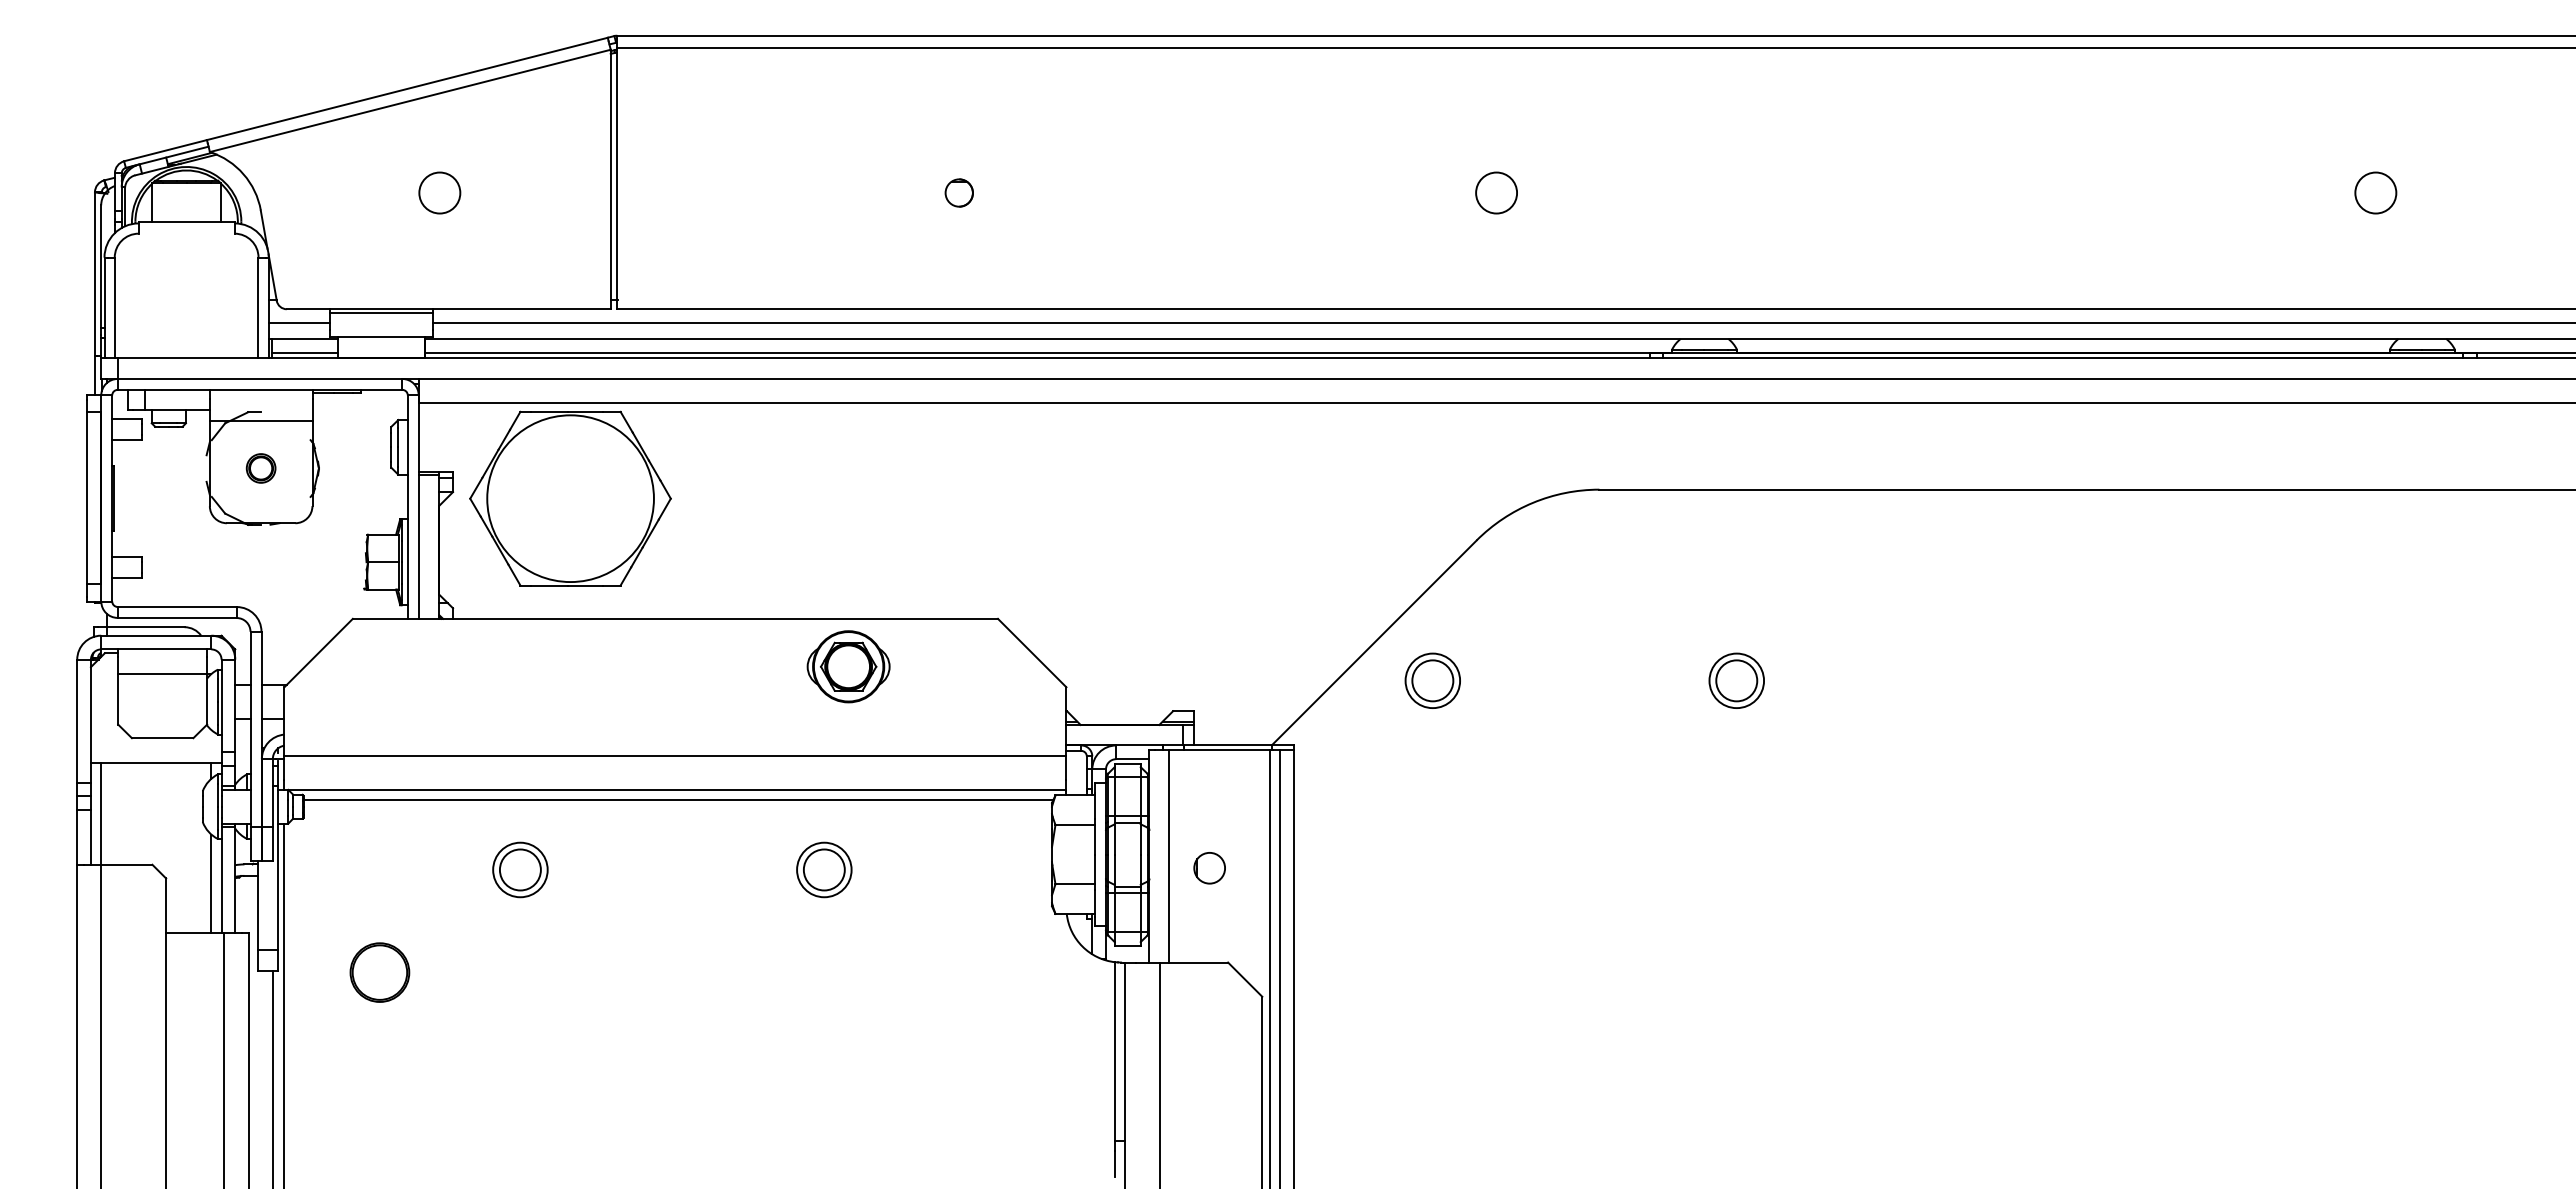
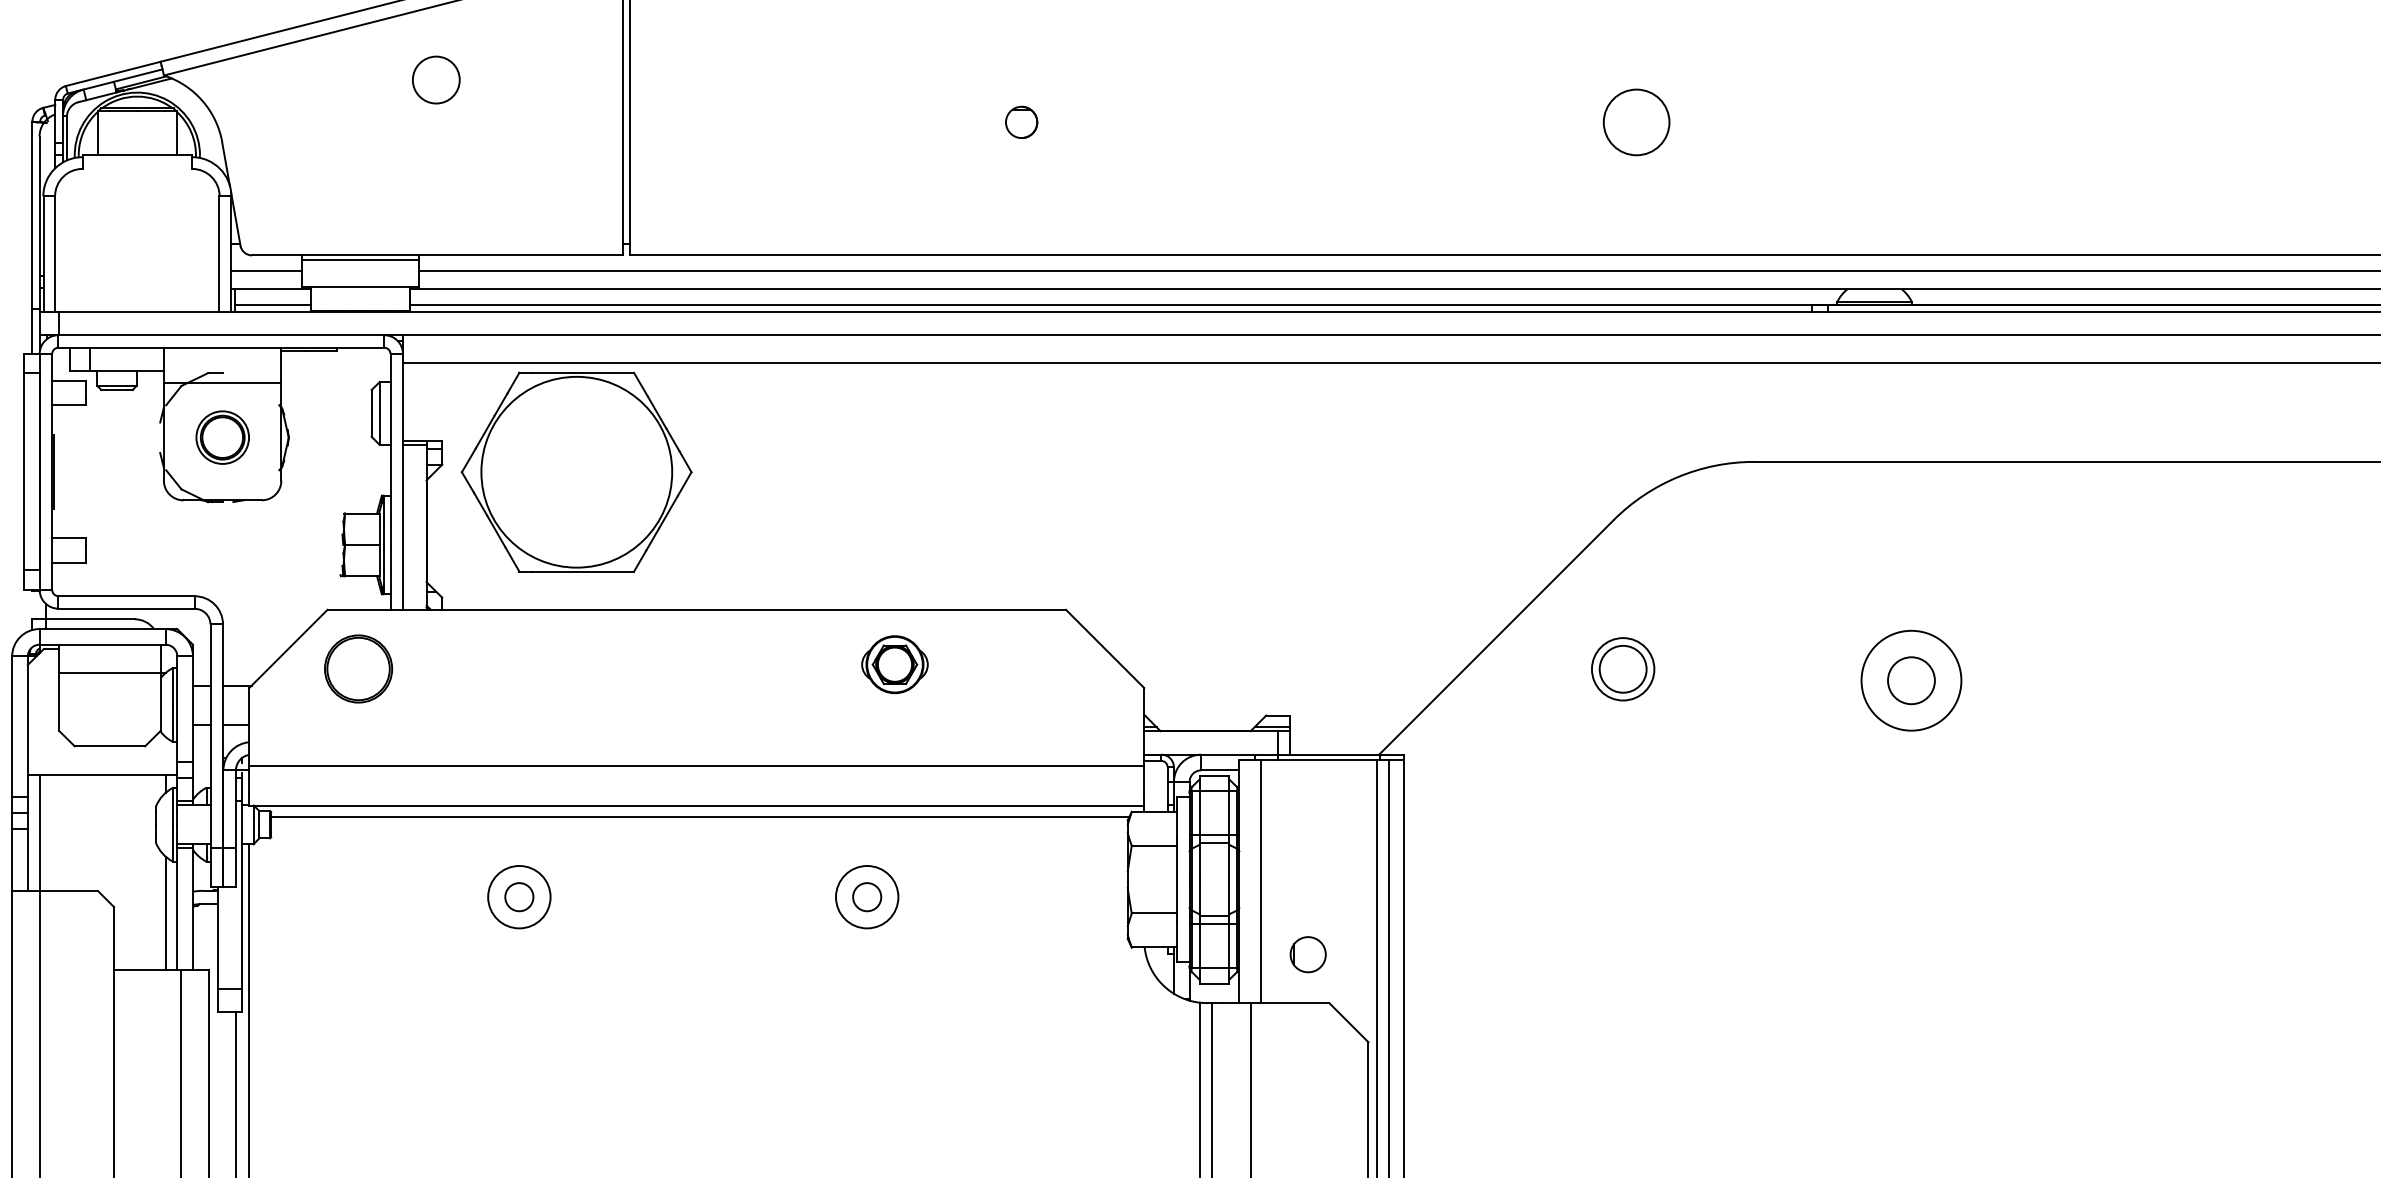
circle: (439, 192) -> (435, 79), moved
circle: (1496, 192) -> (1636, 121), size x1.4
part: (260, 468) -> (221, 437), size x1.6
part: (848, 666) -> (894, 664), size x0.7
part: (1432, 680) -> (1622, 668), moved
circle: (1736, 680) -> (1911, 680), size x1.6
part: (1209, 868) -> (1308, 954), moved
circle: (519, 869) -> (518, 896), size x0.6
circle: (823, 869) -> (866, 896), size x0.6
part: (379, 972) -> (358, 668), moved

